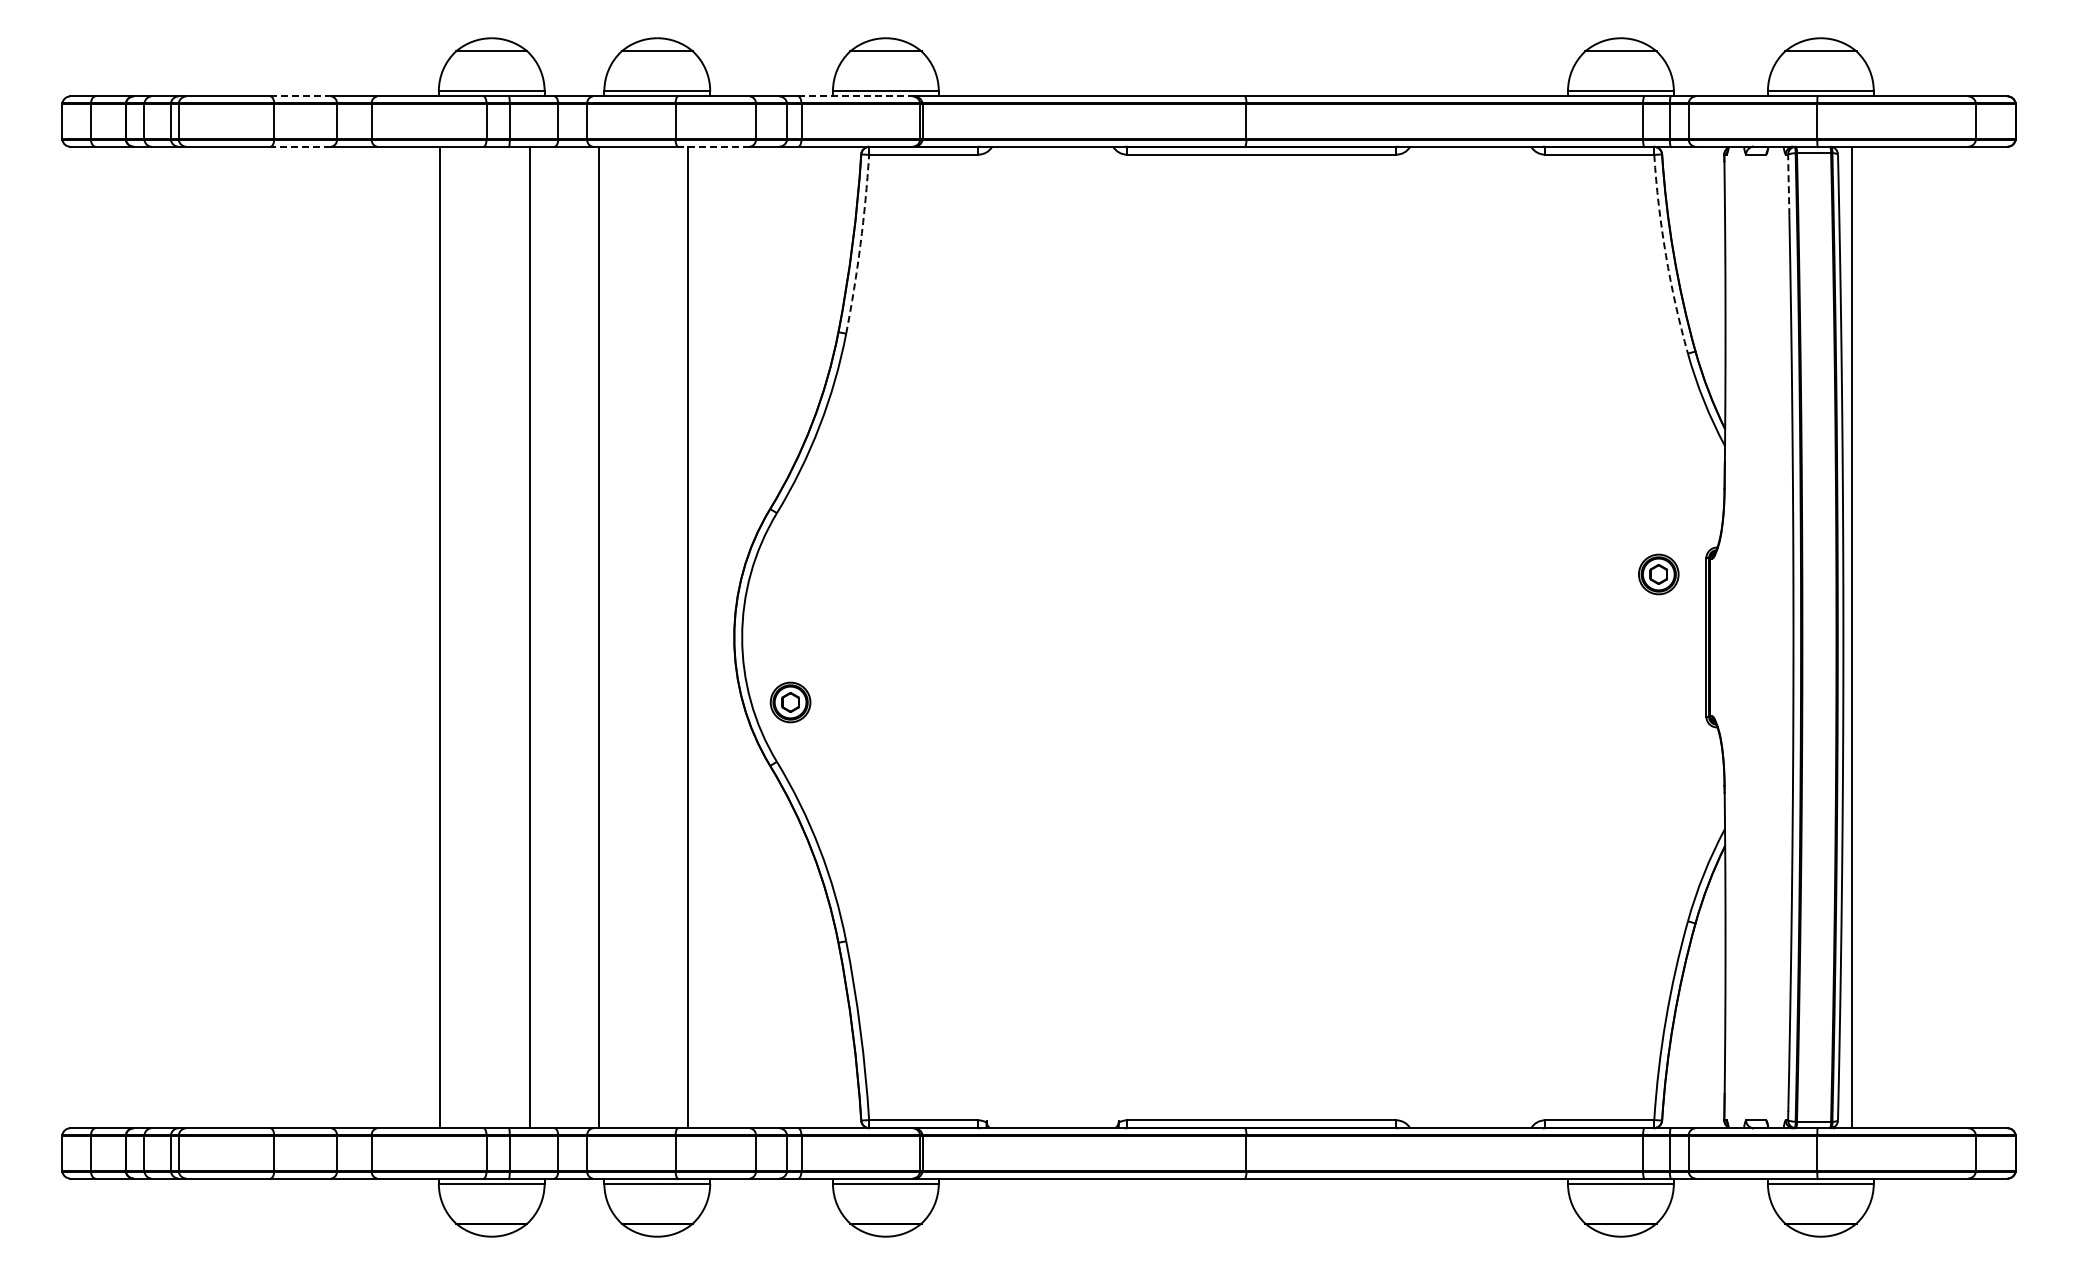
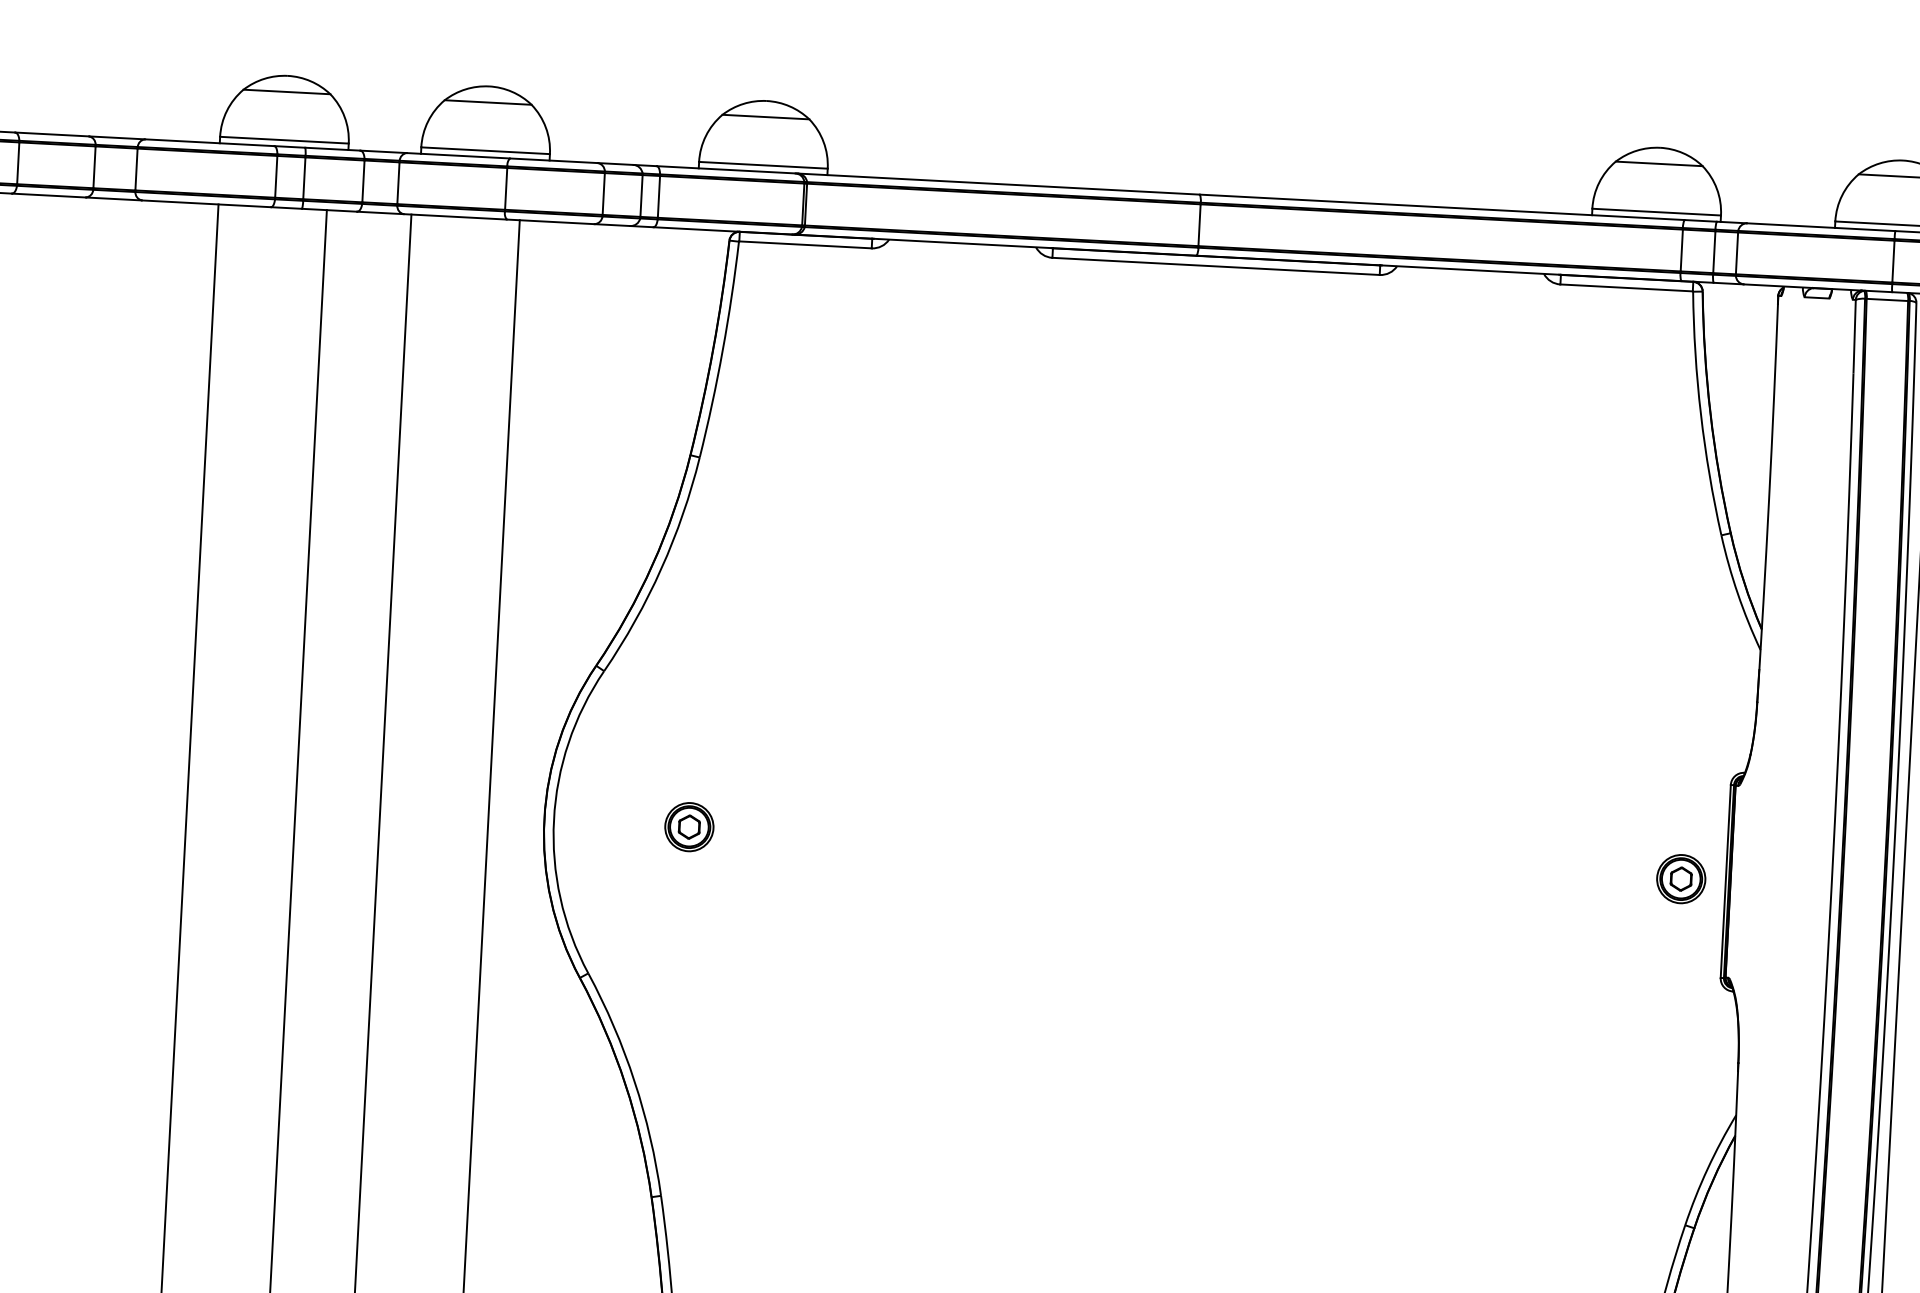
line: (301, 96) -> (52, 134), dashed -> solid
line: (856, 96) -> (727, 169), dashed -> solid
line: (300, 146) -> (48, 195), dashed -> solid
line: (713, 146) -> (550, 221), dashed -> solid
line: (1788, 185) -> (1854, 337), dashed -> solid
arc: (860, 244) -> (722, 350), dashed -> solid
arc: (1665, 255) -> (1700, 414), dashed -> solid
part: (1658, 574) -> (1680, 879), moved
part: (790, 702) -> (689, 827), moved

